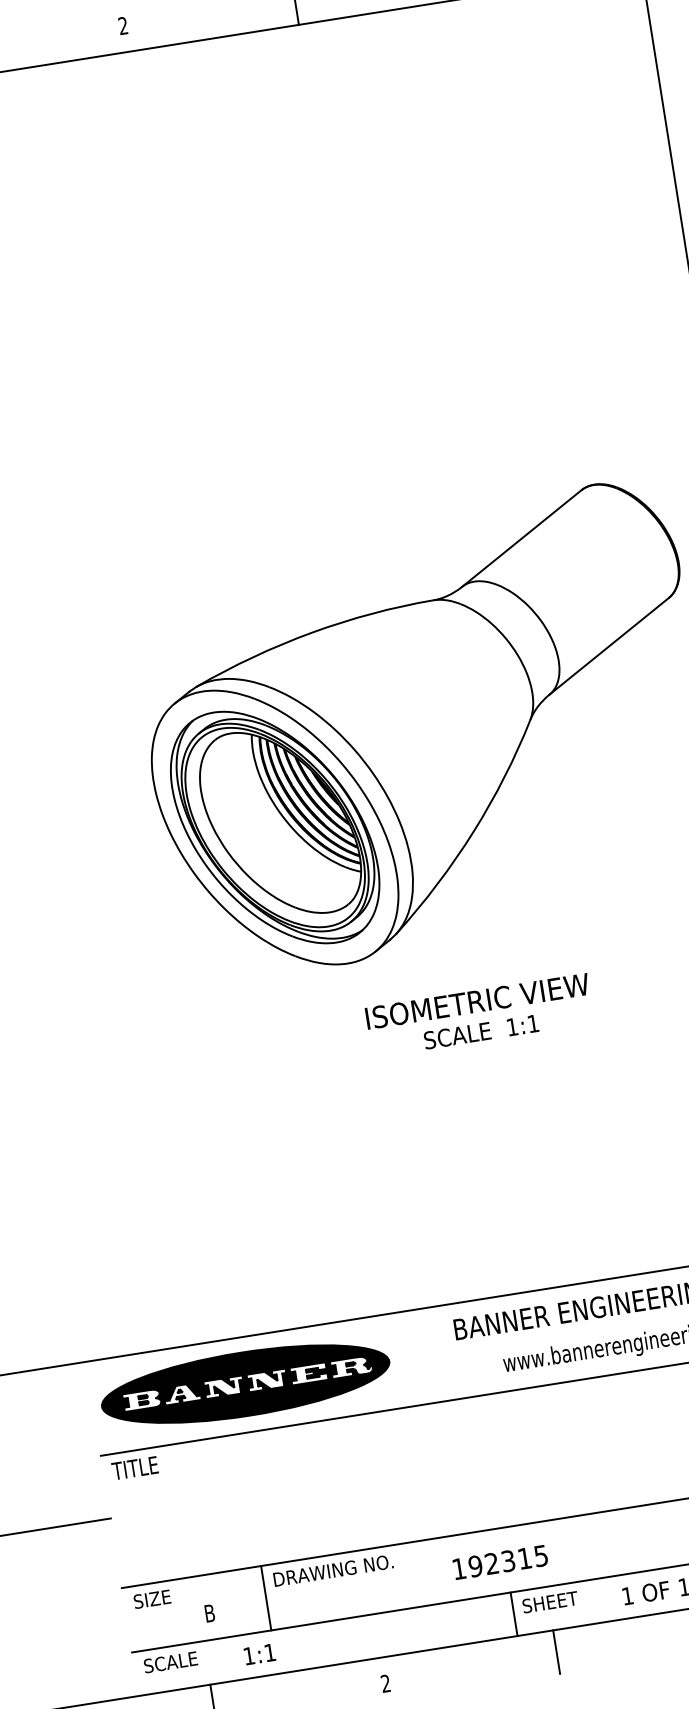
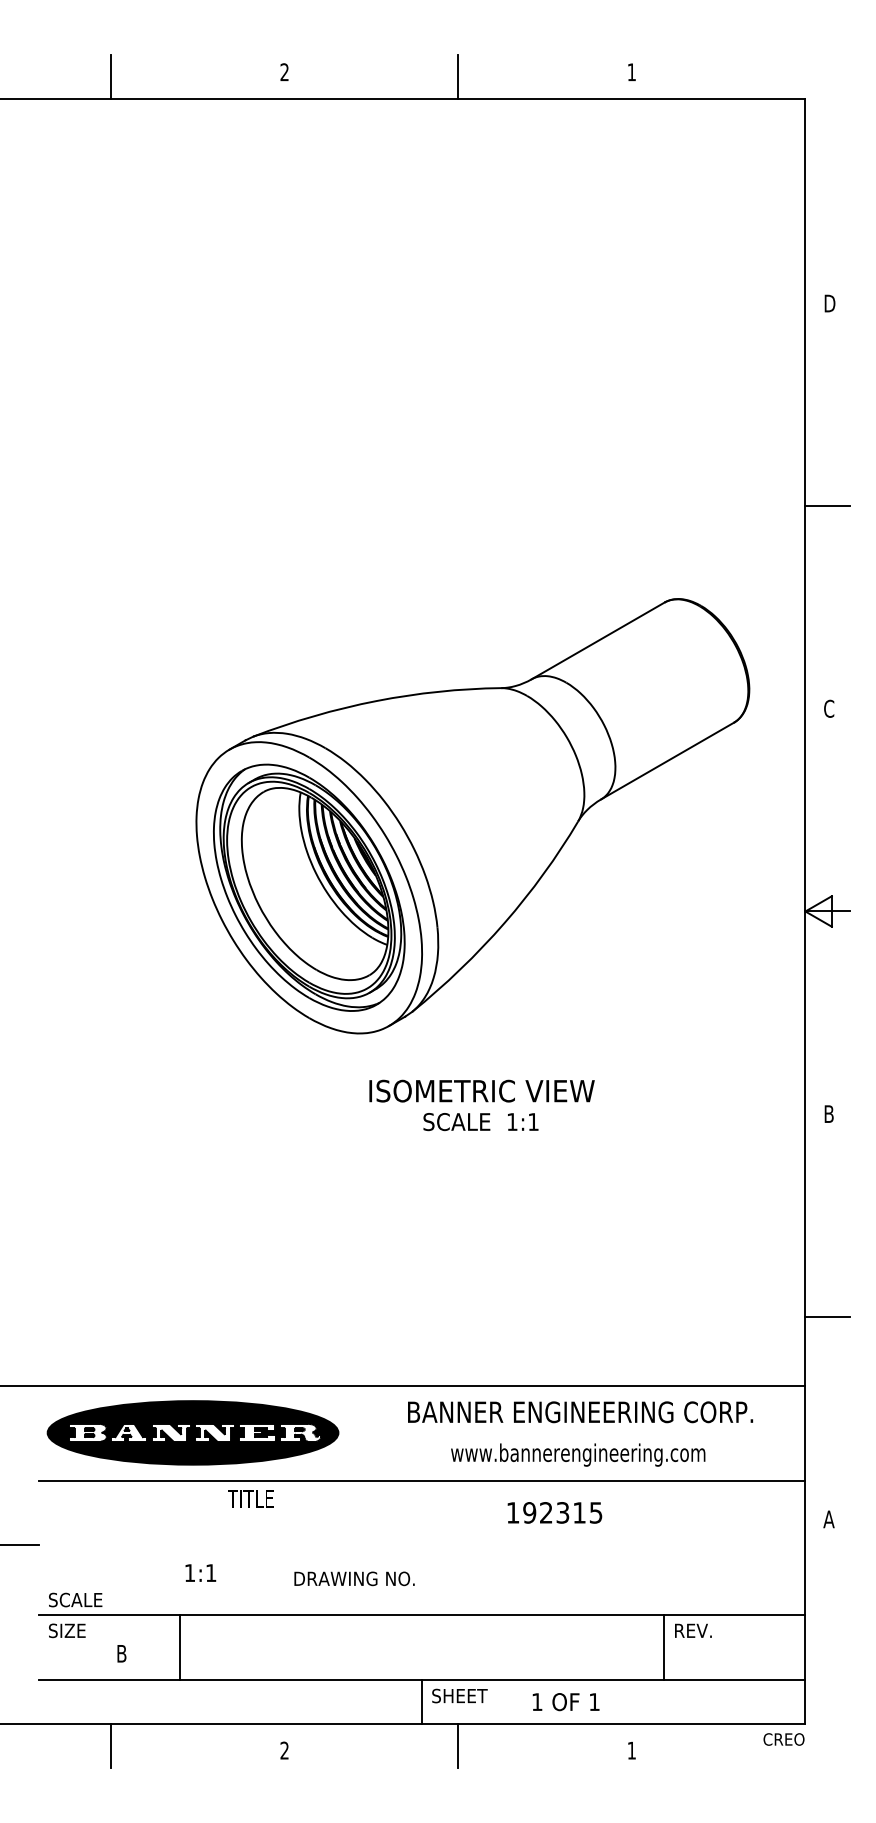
text: (134, 1468) -> (250, 1498), moved
text: (500, 1562) -> (554, 1512), moved
text: (333, 1570) -> (354, 1578), moved
text: (259, 1653) -> (200, 1572), moved
text: (170, 1661) -> (75, 1599), moved

